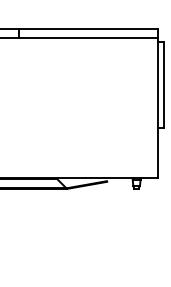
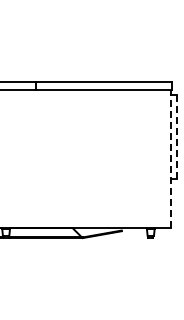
line: (163, 85) -> (177, 136), solid -> dashed
line: (157, 108) -> (171, 159), solid -> dashed

